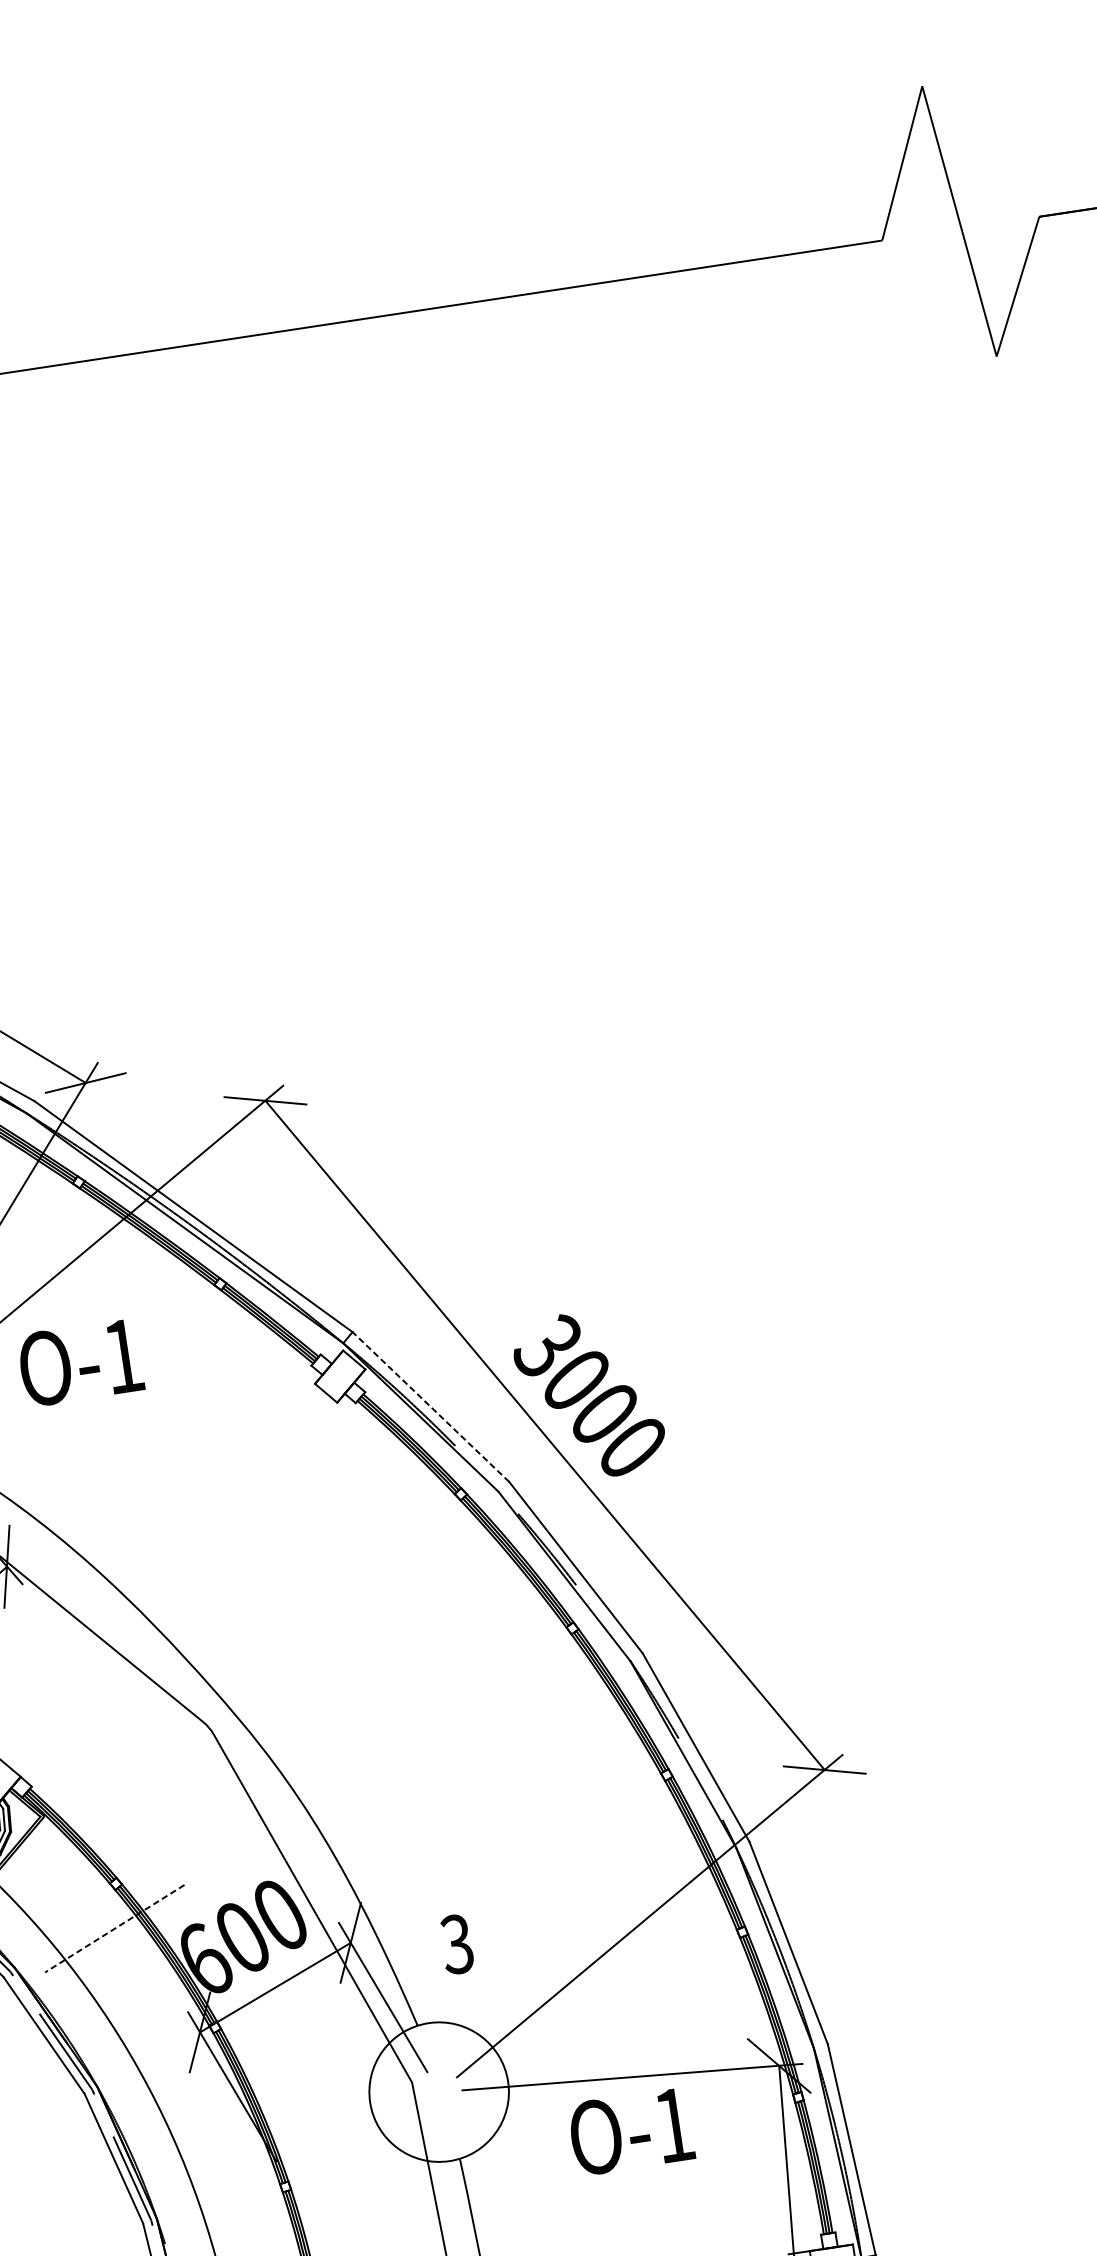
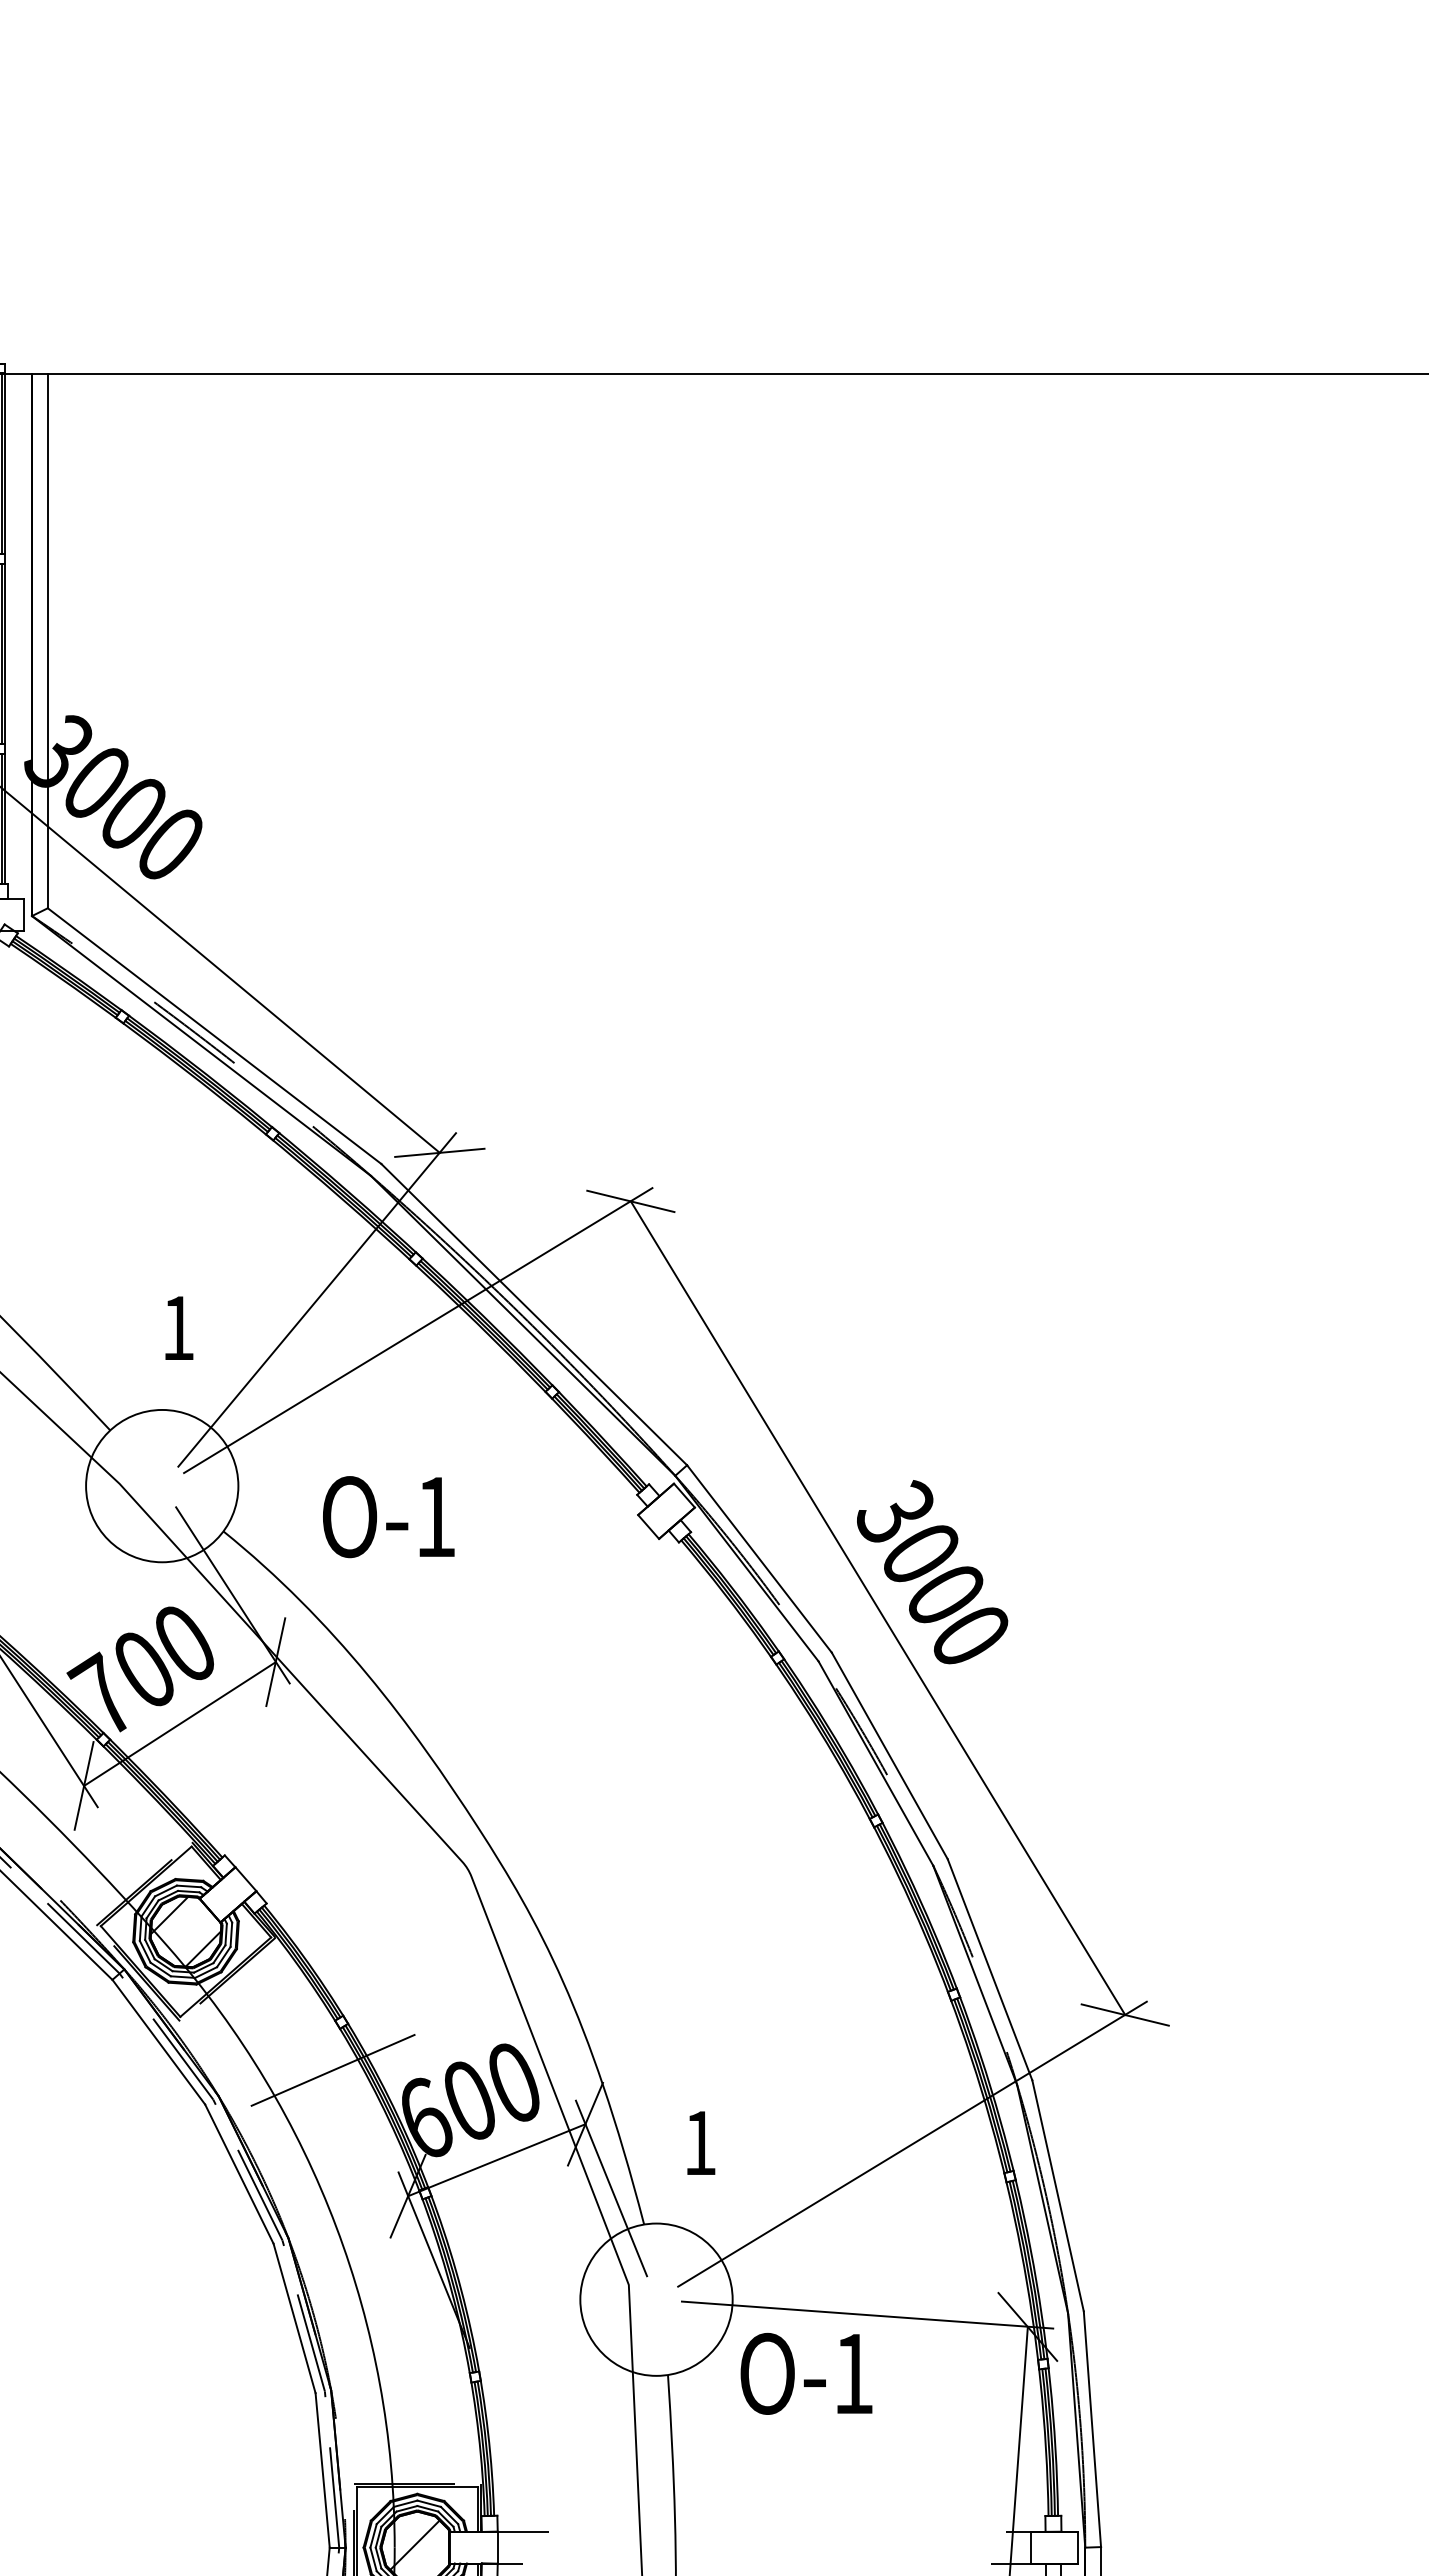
text: (80, 1363) -> (388, 1517), moved
line: (430, 1406) -> (759, 1558), dashed -> solid
line: (115, 1928) -> (333, 2070), dashed -> solid
text: (456, 1943) -> (699, 2142), 3 -> 1
text: (631, 2131) -> (806, 2373), moved

